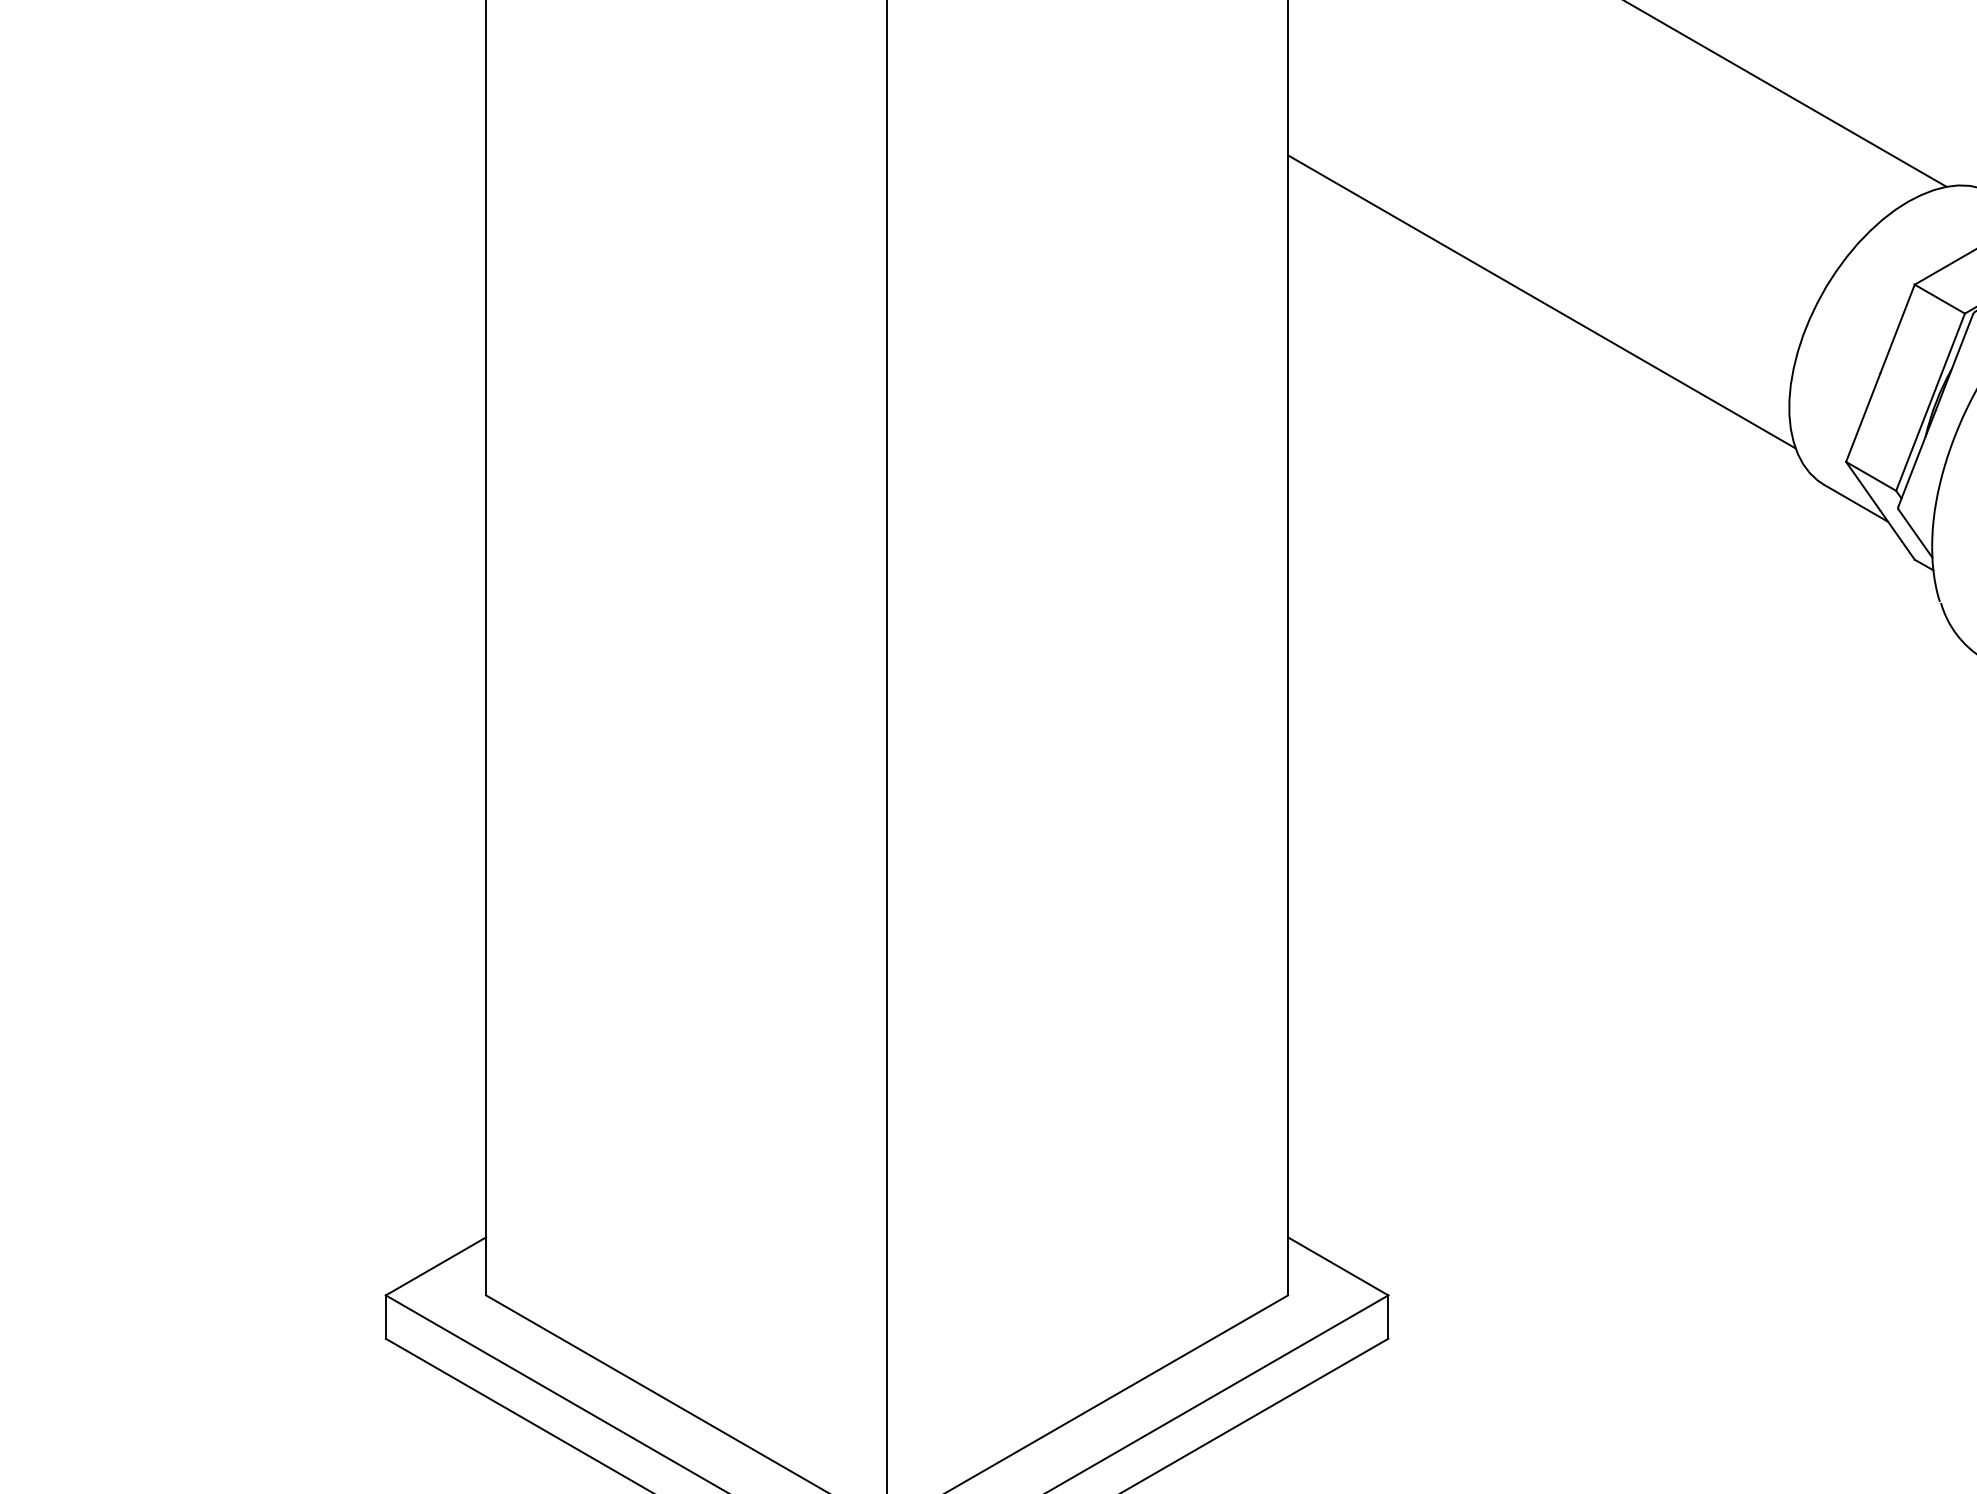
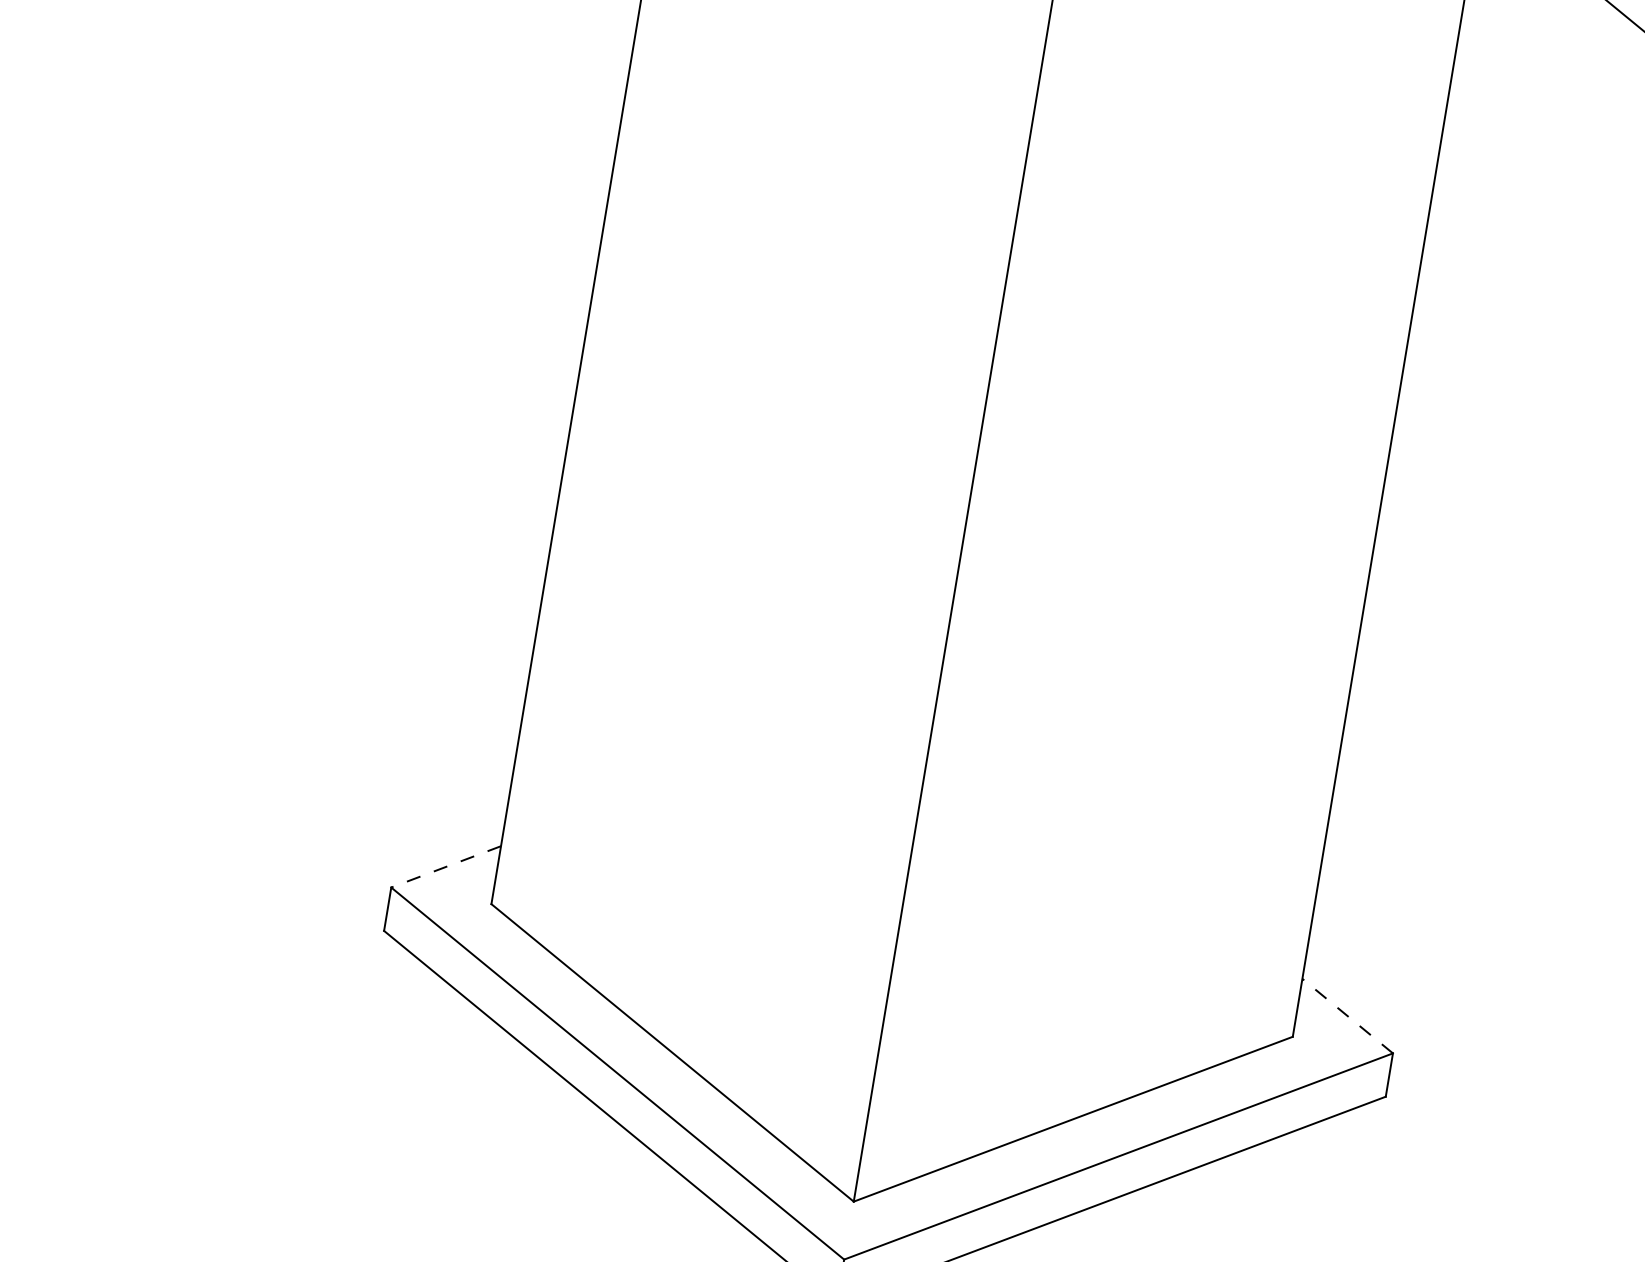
line: (435, 1266) -> (445, 866), solid -> dashed
line: (1338, 1266) -> (1347, 1016), solid -> dashed

